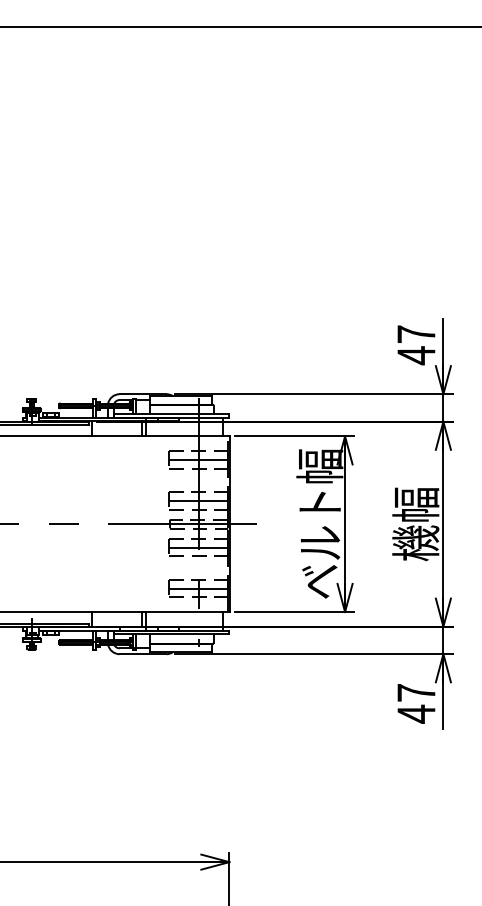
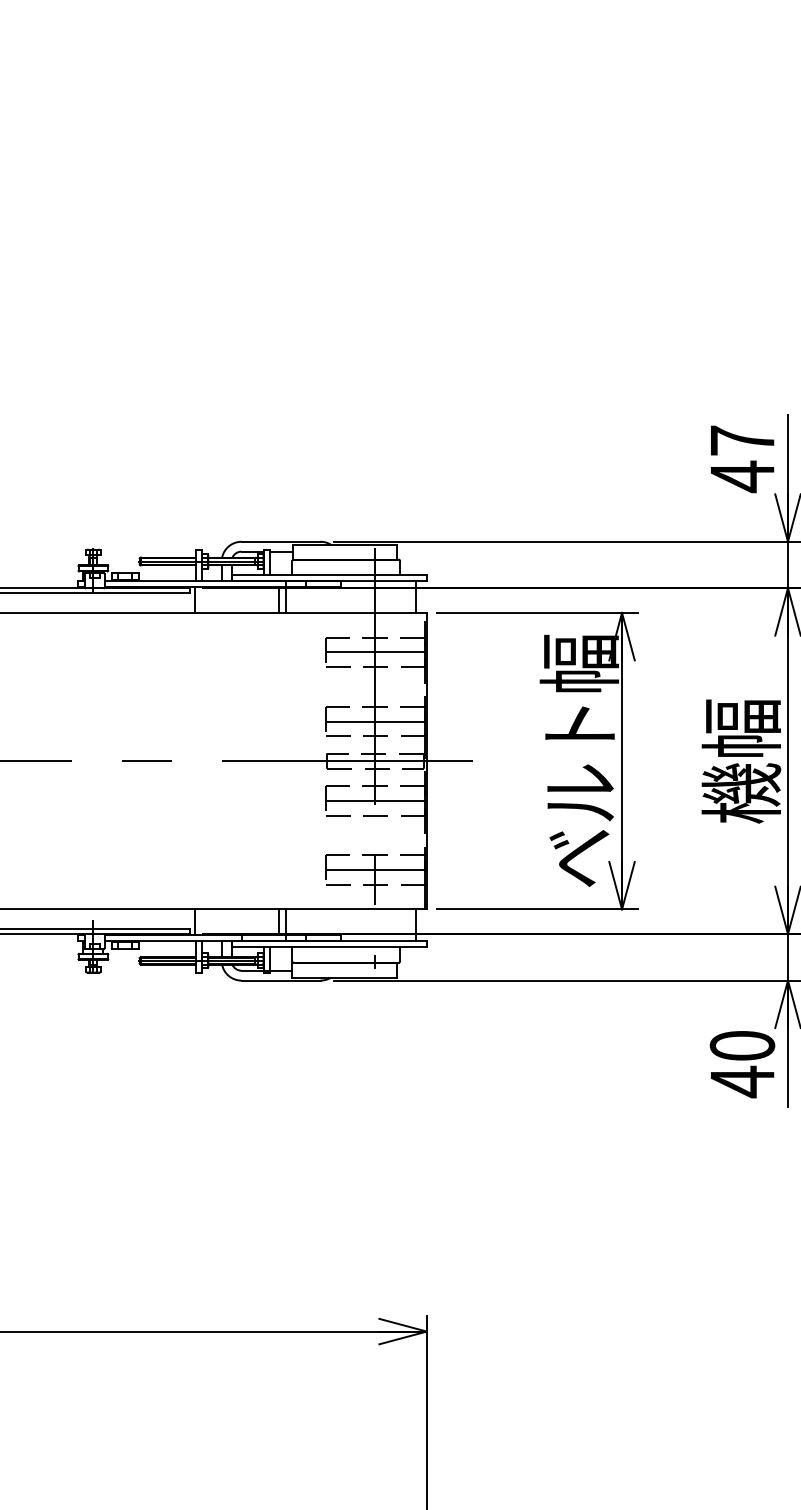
text: (416, 692) -> (742, 1045), 47 -> 40

